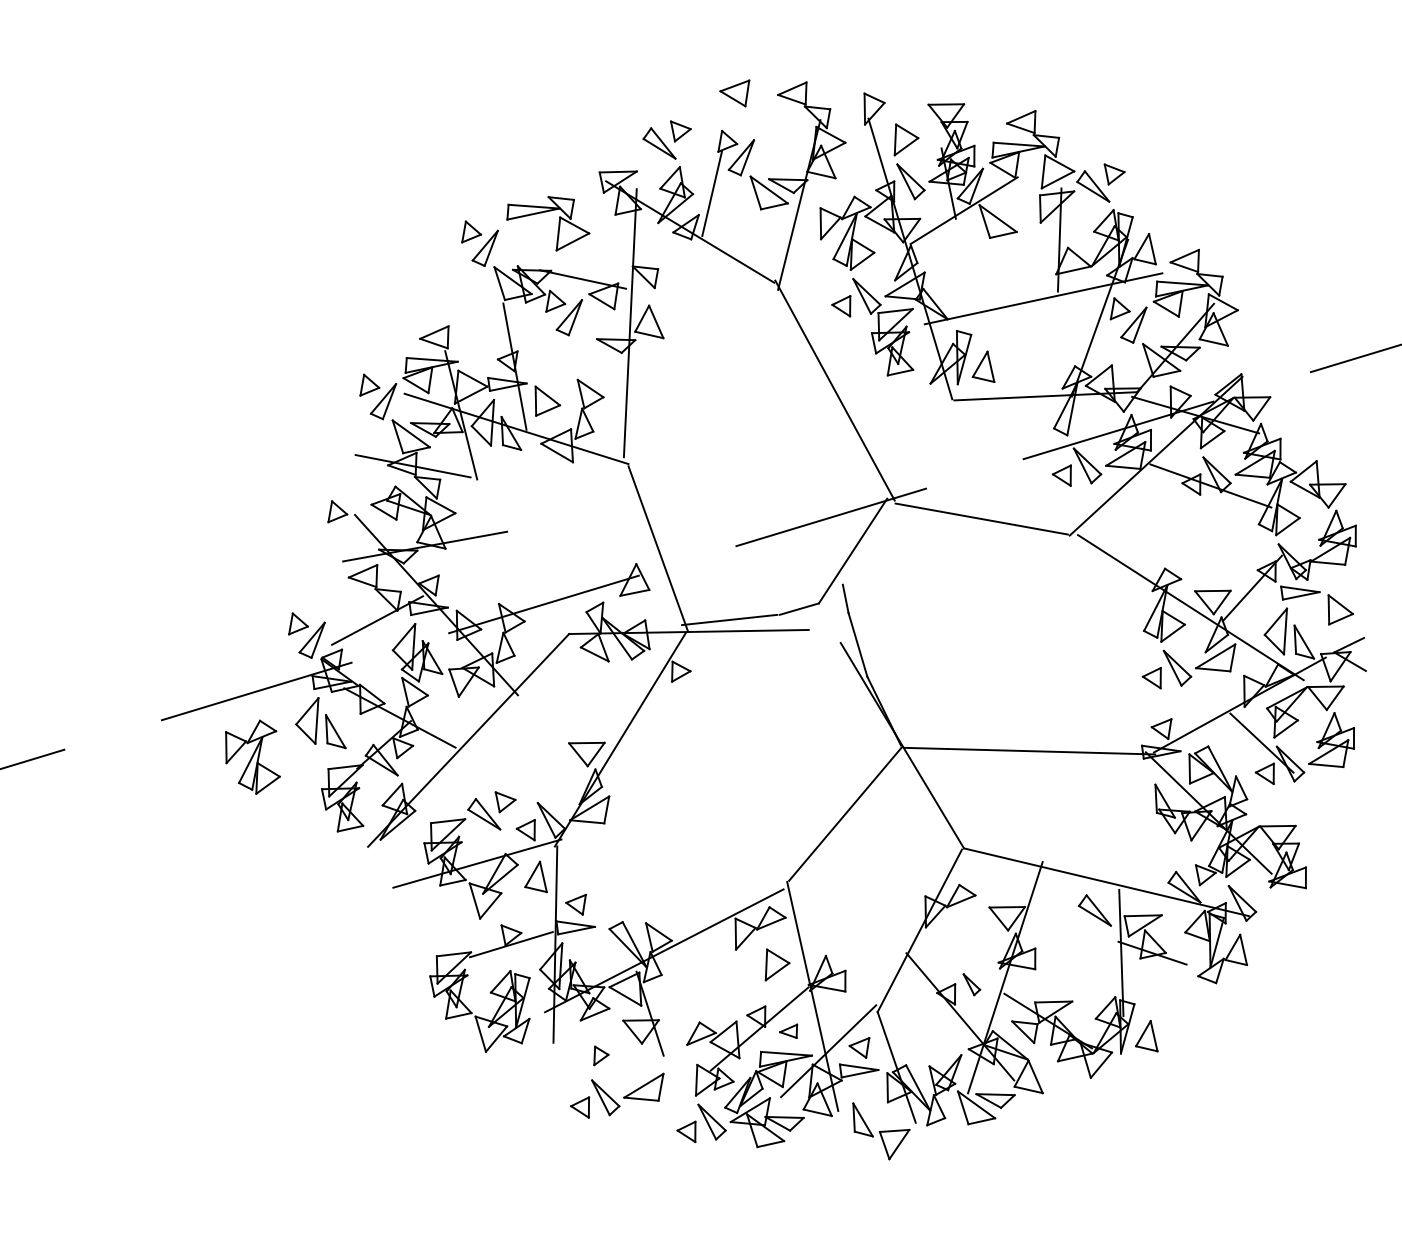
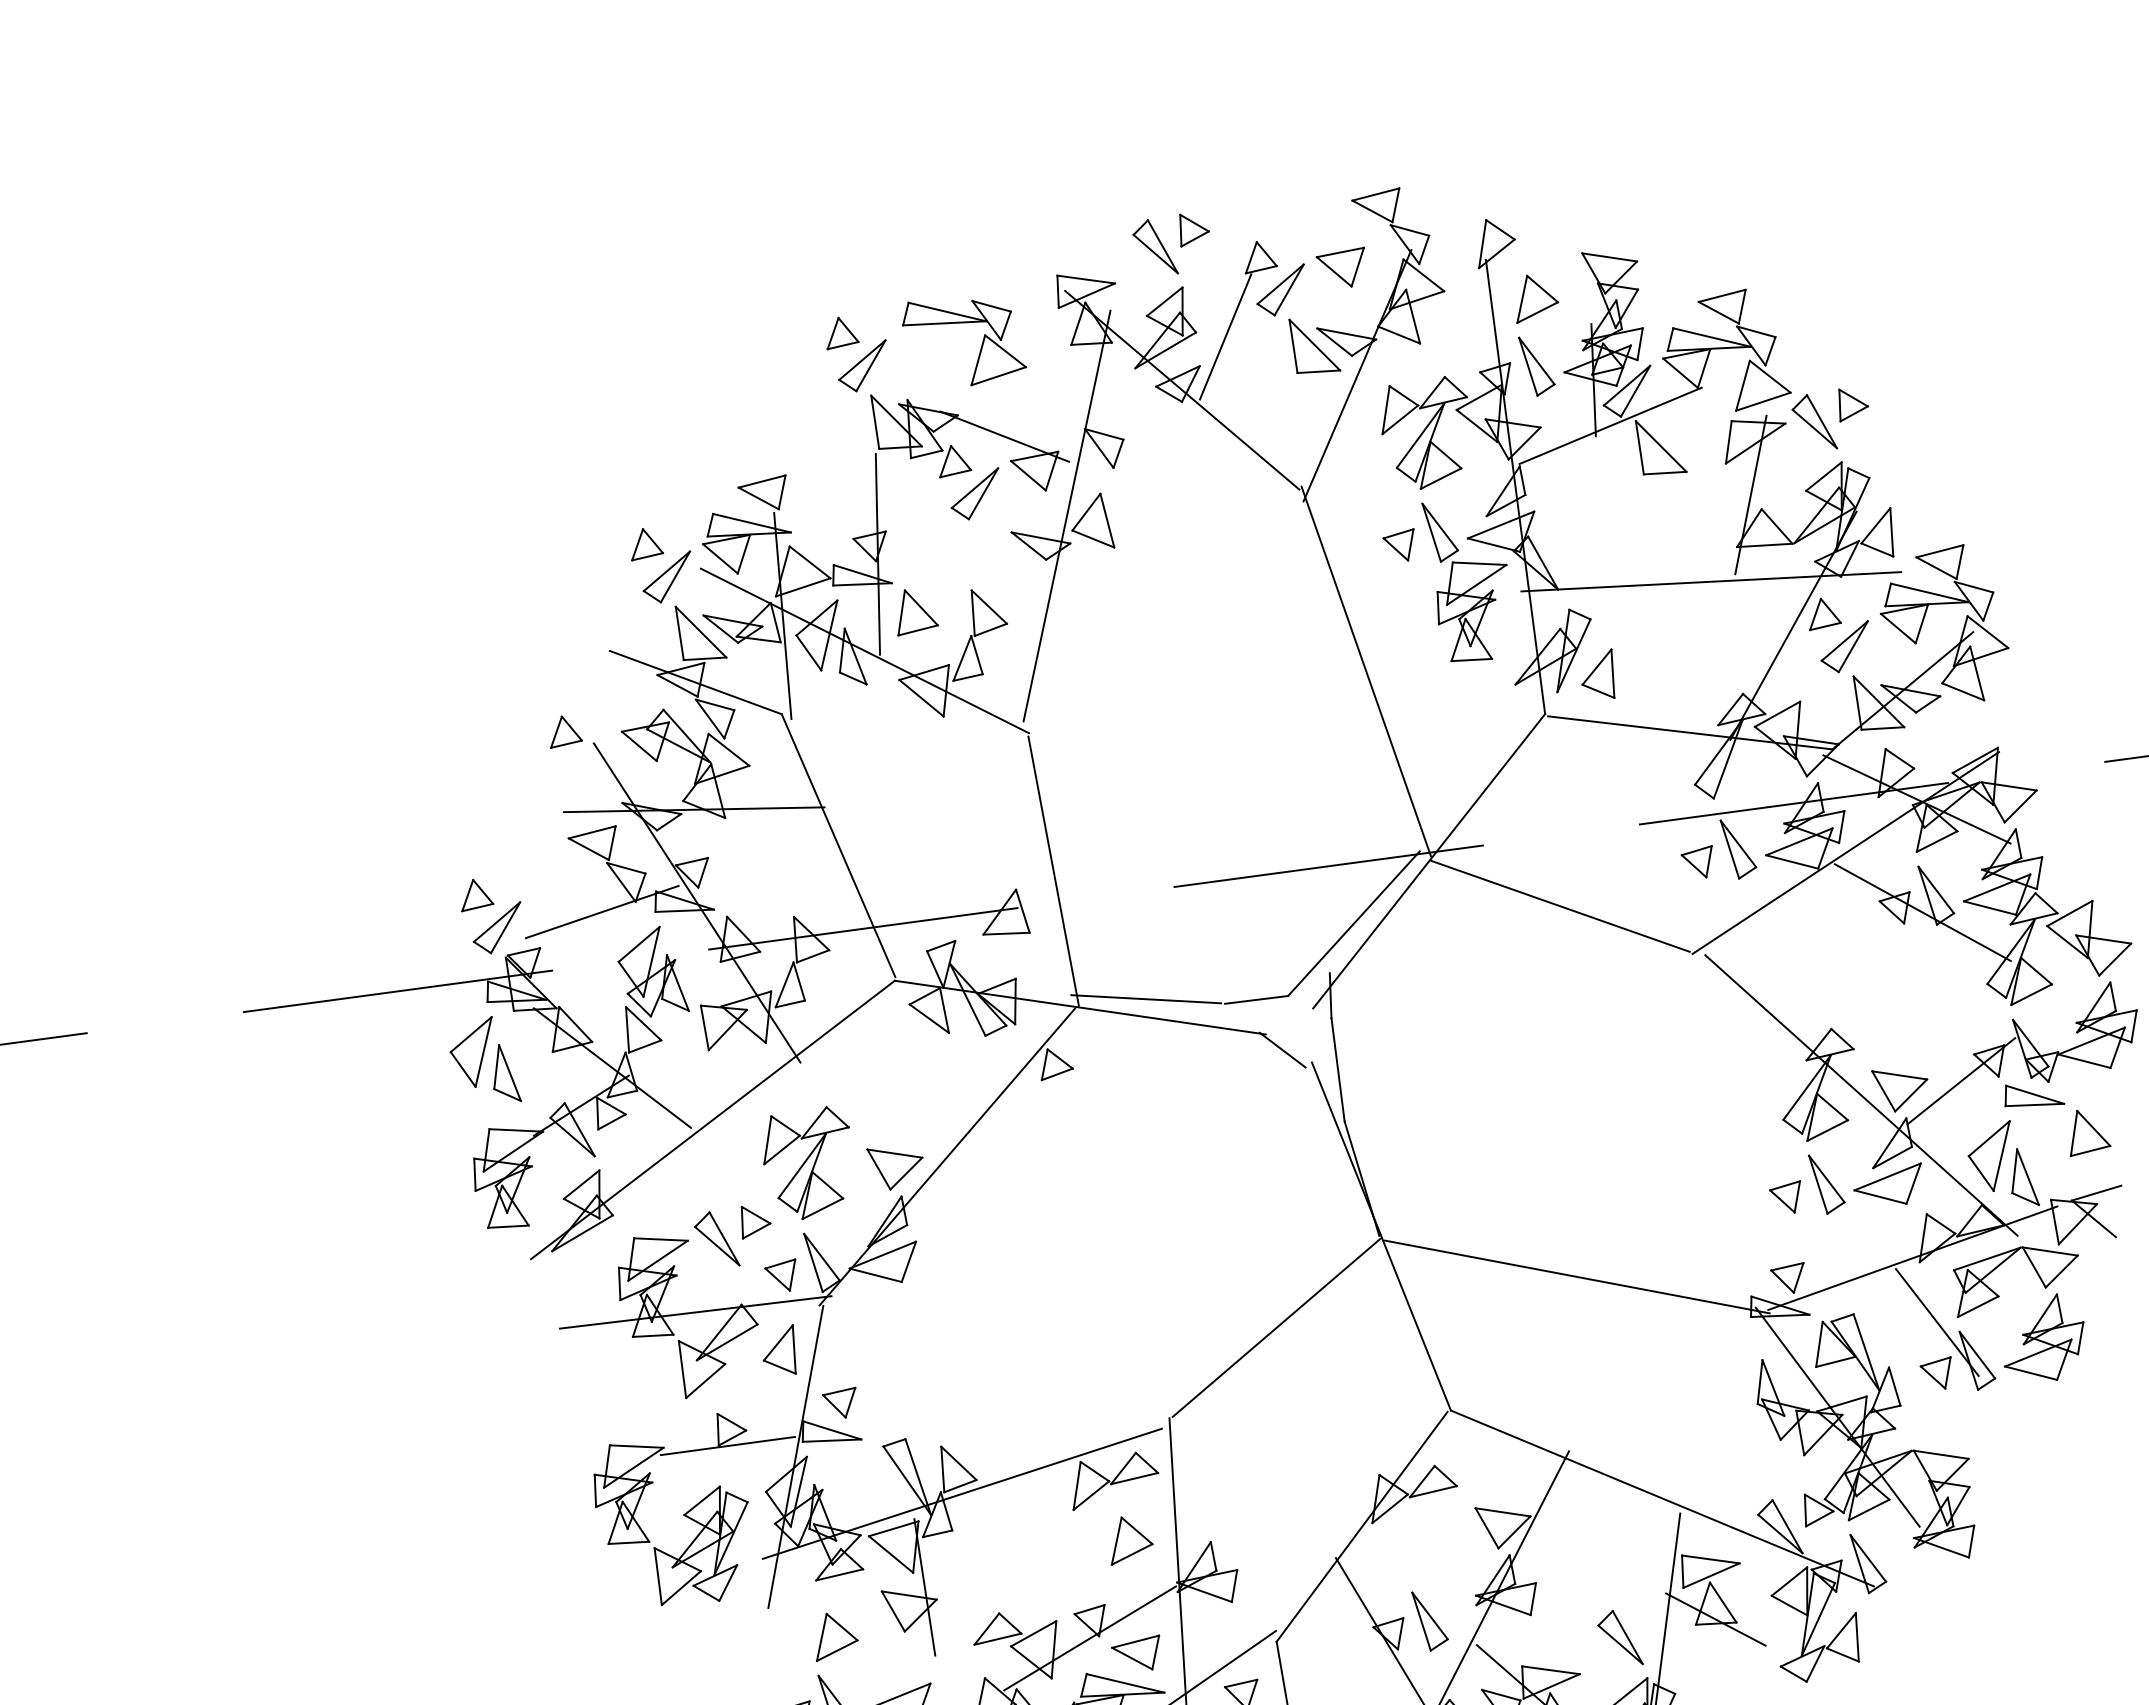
part: (734, 93) -> (1337, 264), moved
line: (893, 503) -> (1428, 860), added
line: (519, 554) -> (838, 845), added
line: (820, 637) -> (1282, 1049), added
part: (252, 756) -> (806, 1160), moved
part: (1094, 910) -> (1621, 1636), moved
part: (971, 984) -> (1428, 1622), size x1.67
part: (788, 1031) -> (1134, 1649), size x1.67
part: (601, 1055) -> (839, 1639), size x1.67

